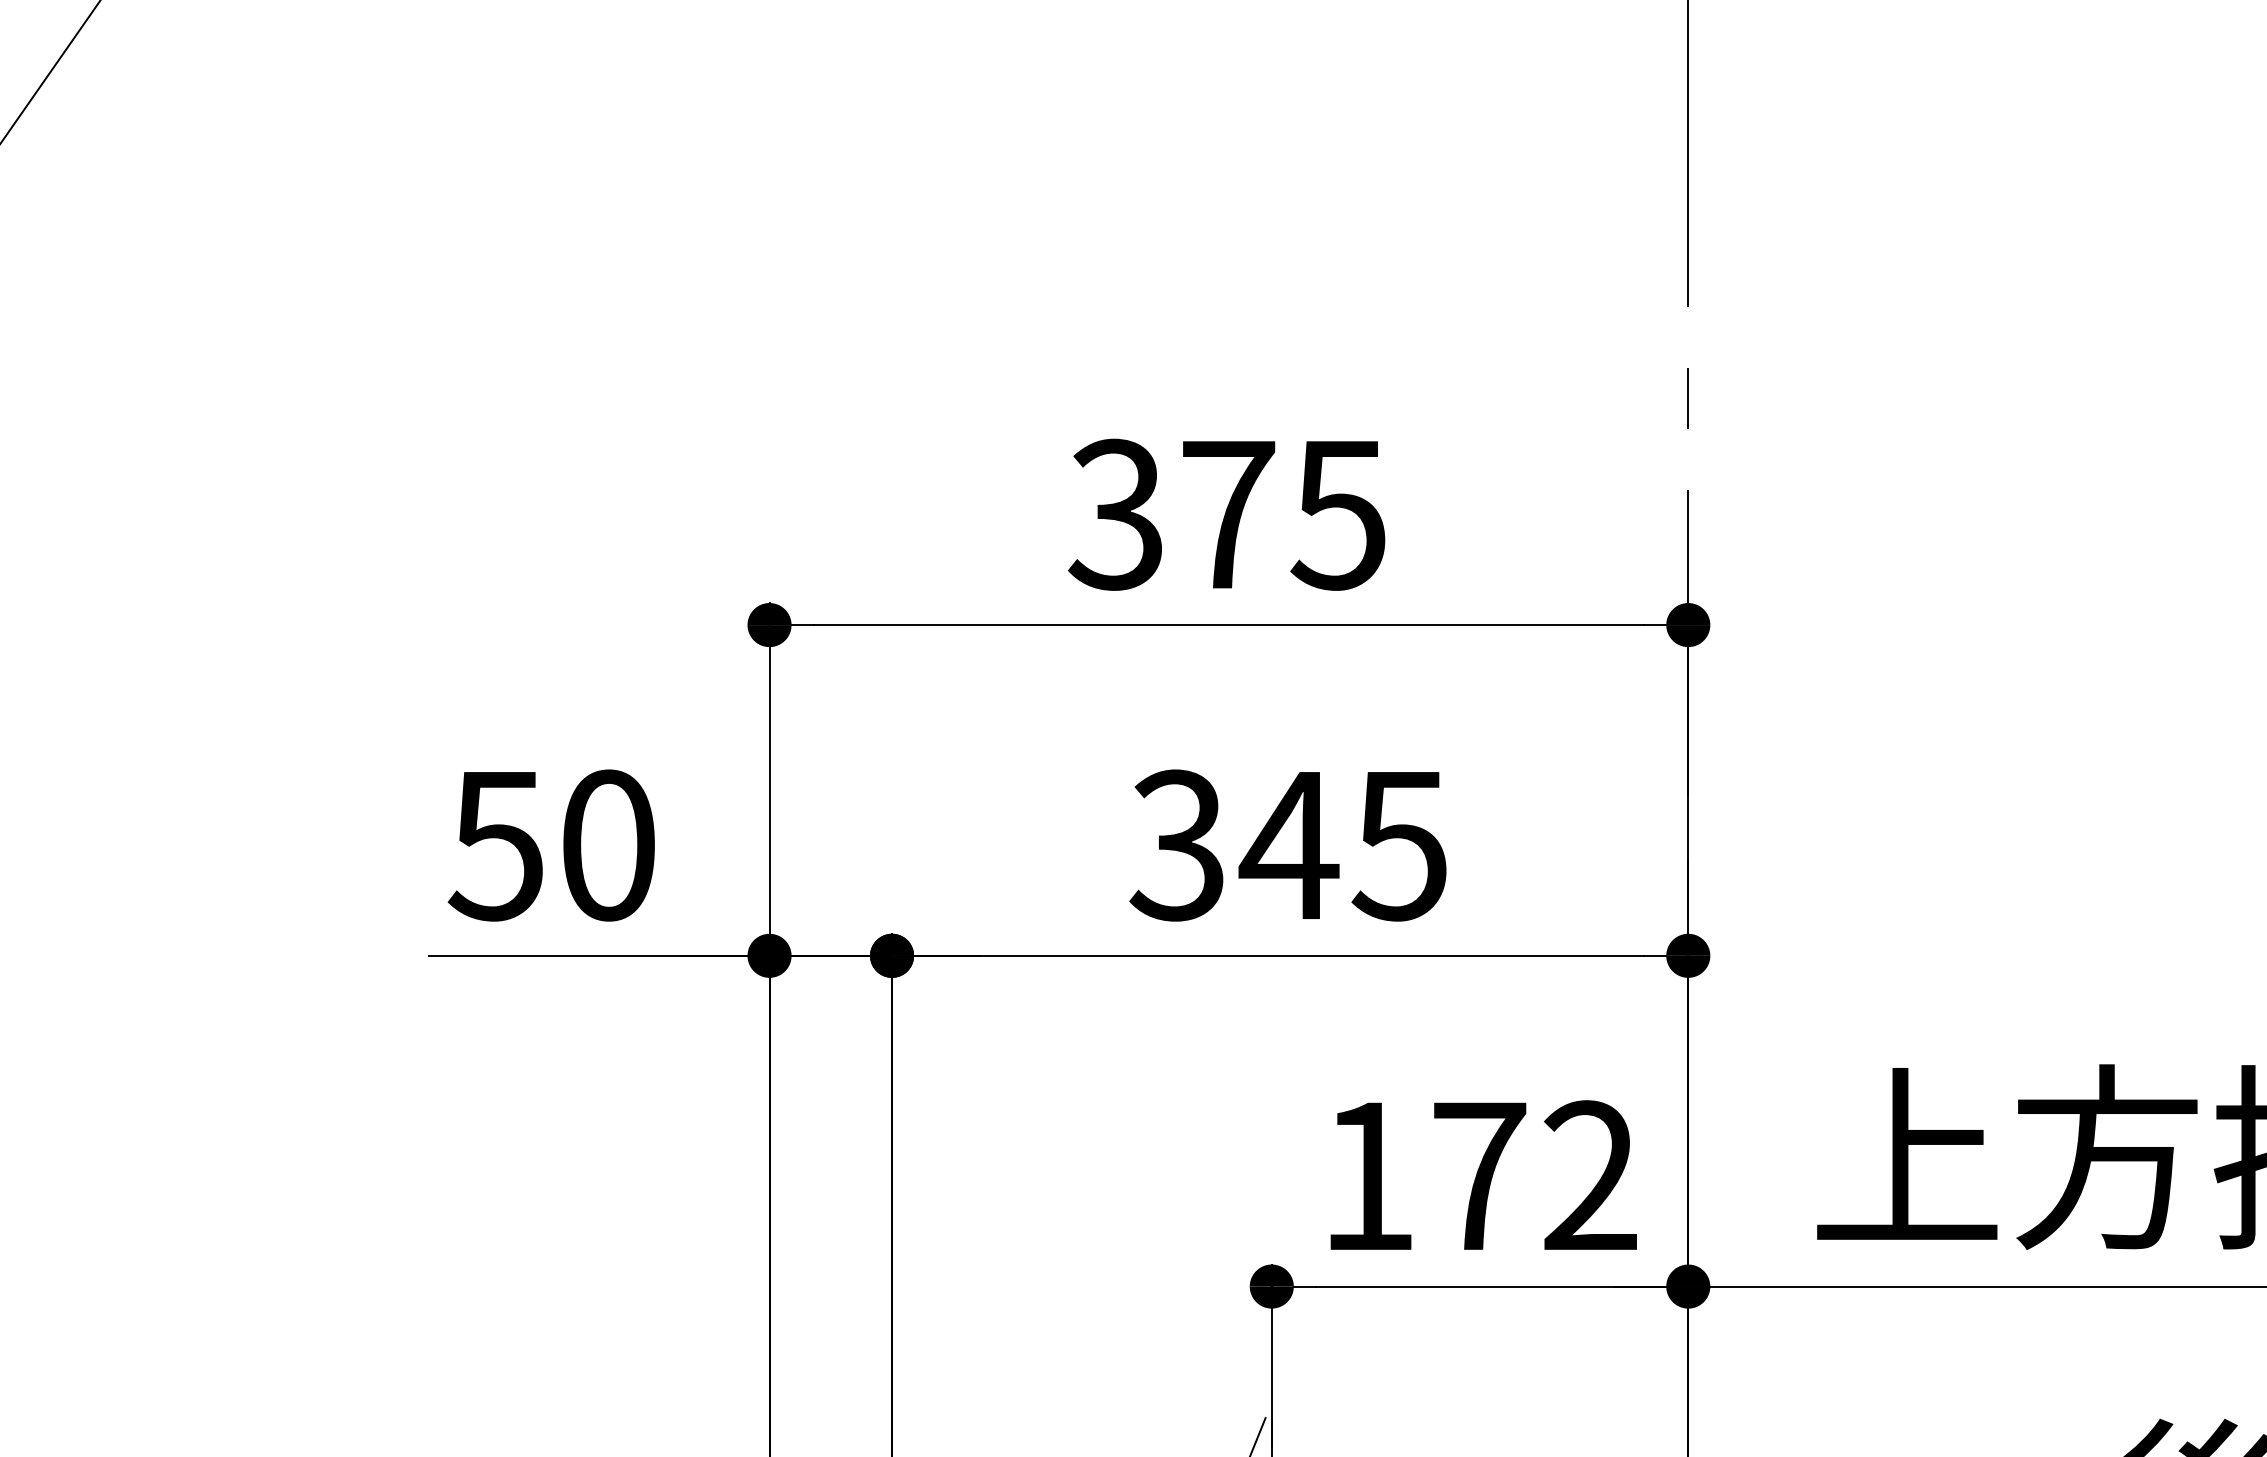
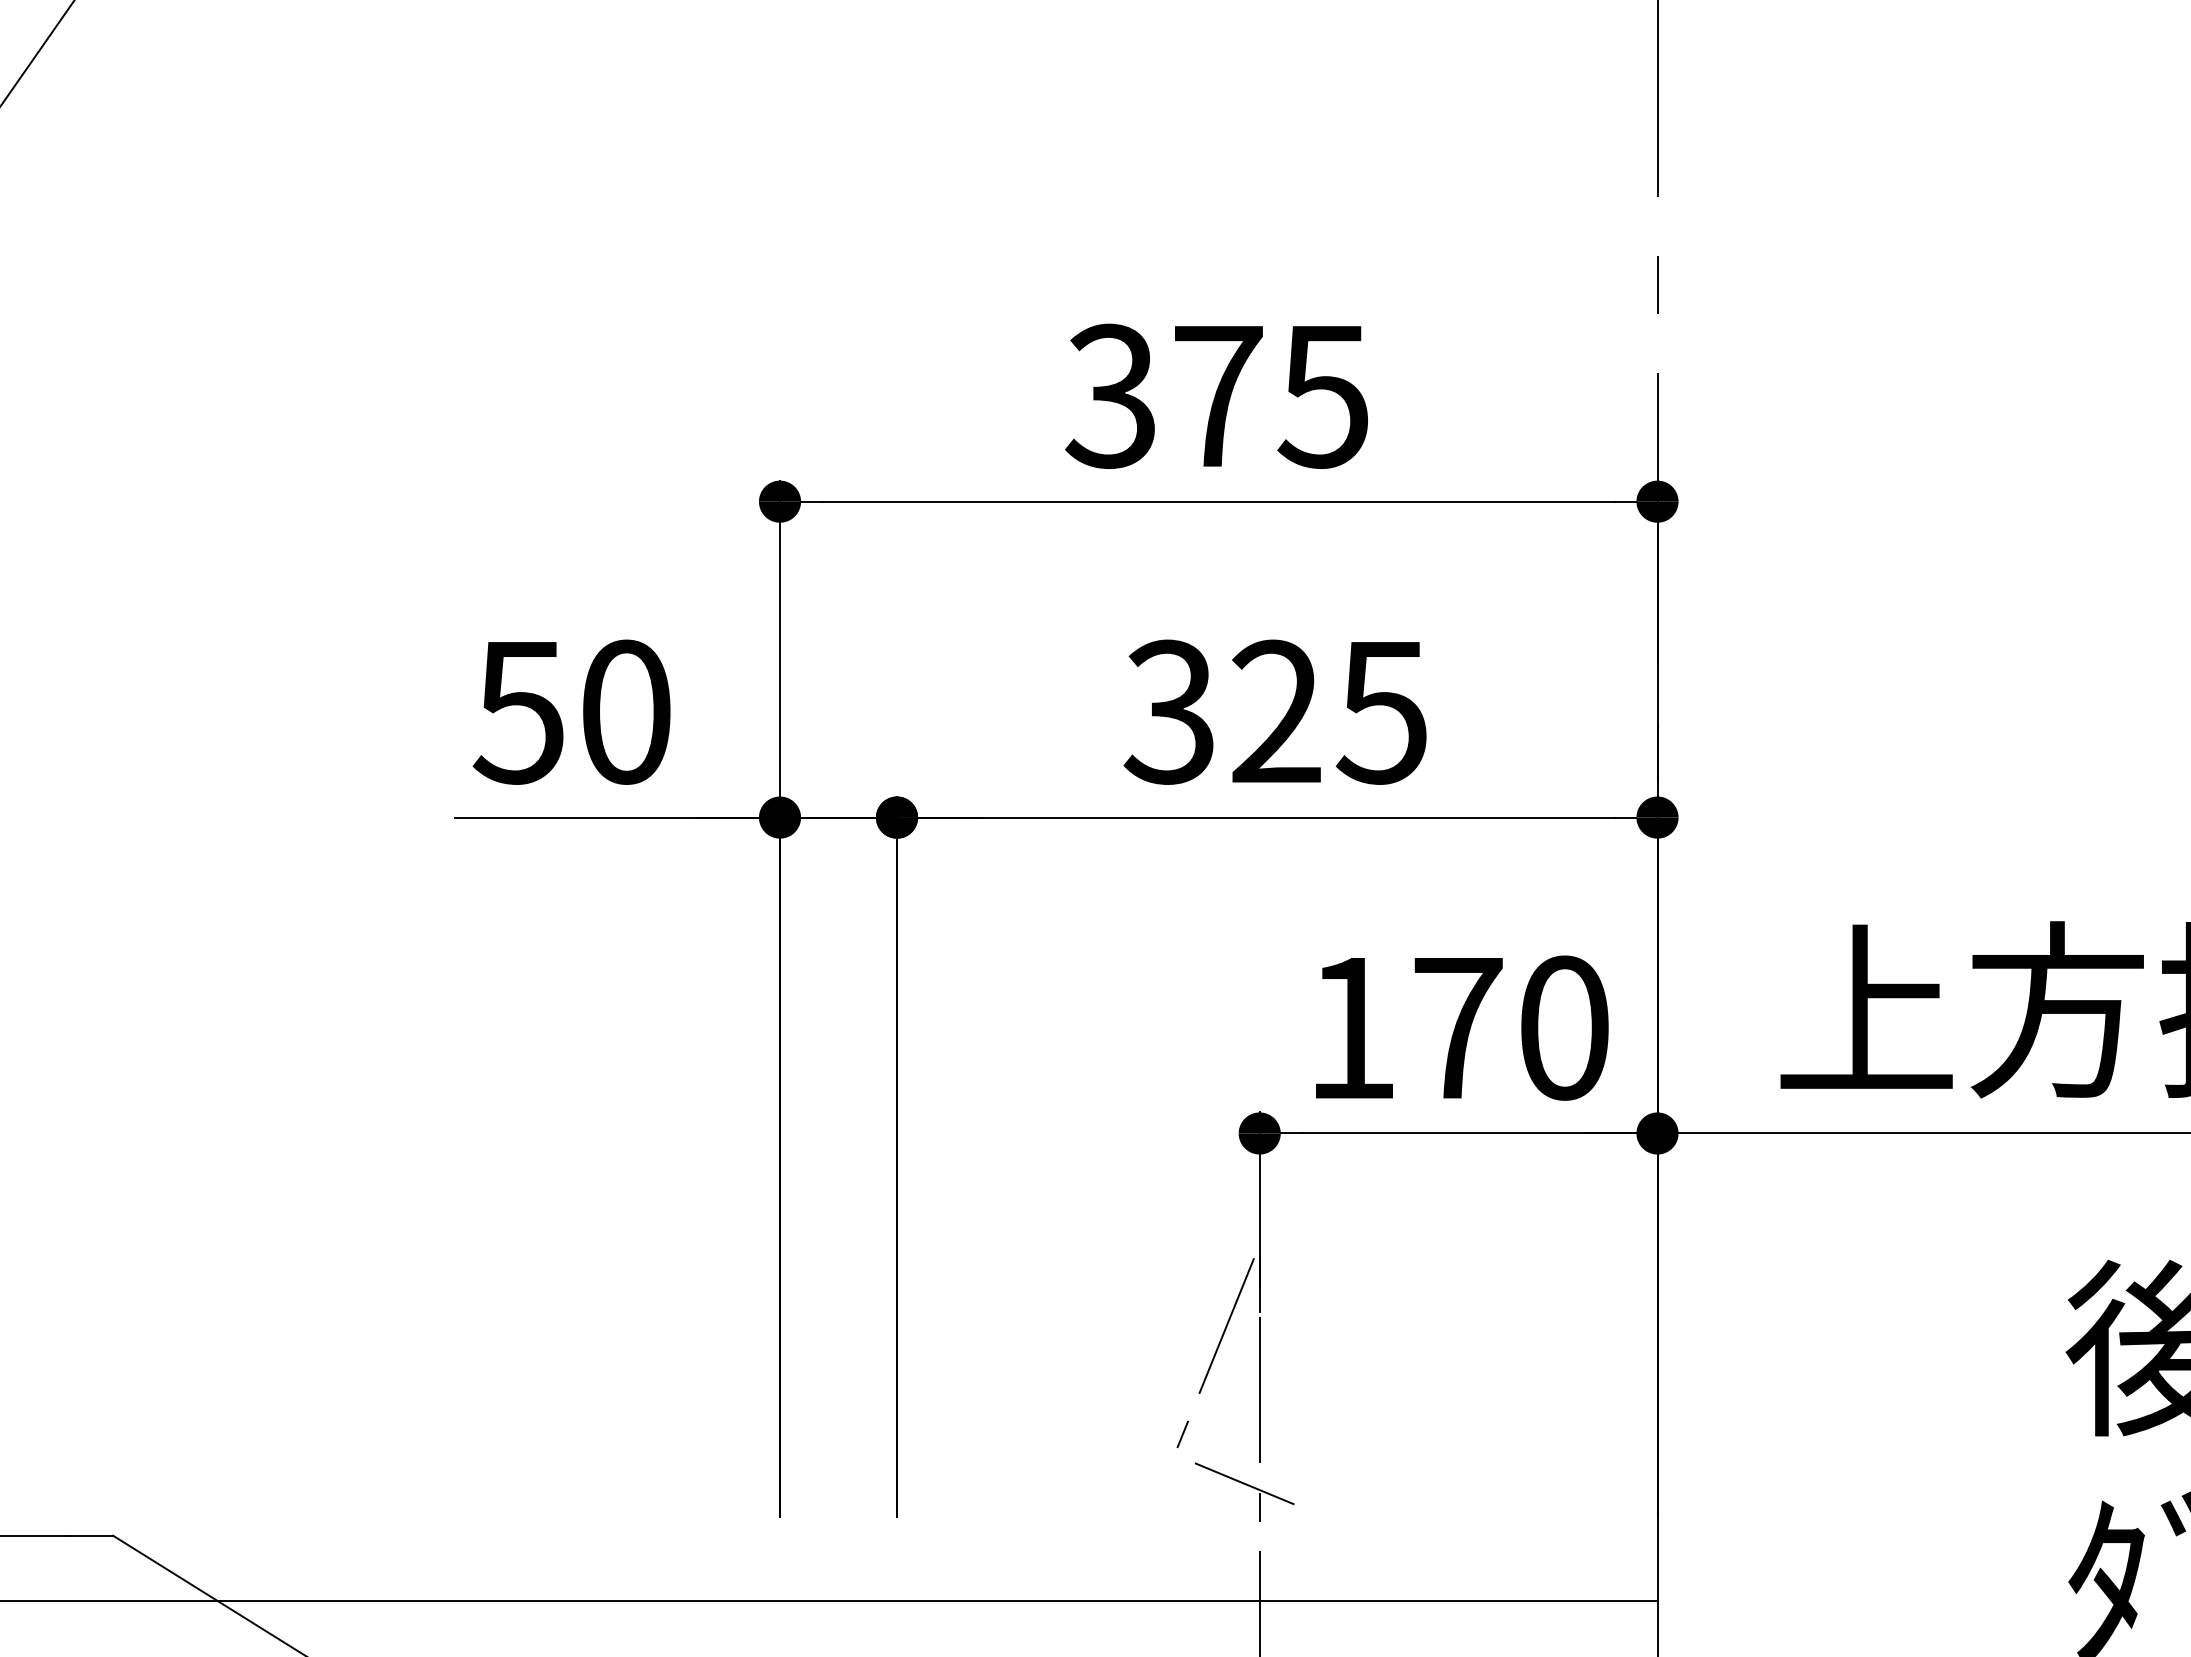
text: (1289, 843) -> (1276, 710), 345 -> 325
text: (1589, 1175) -> (1563, 1027), 172 -> 170

